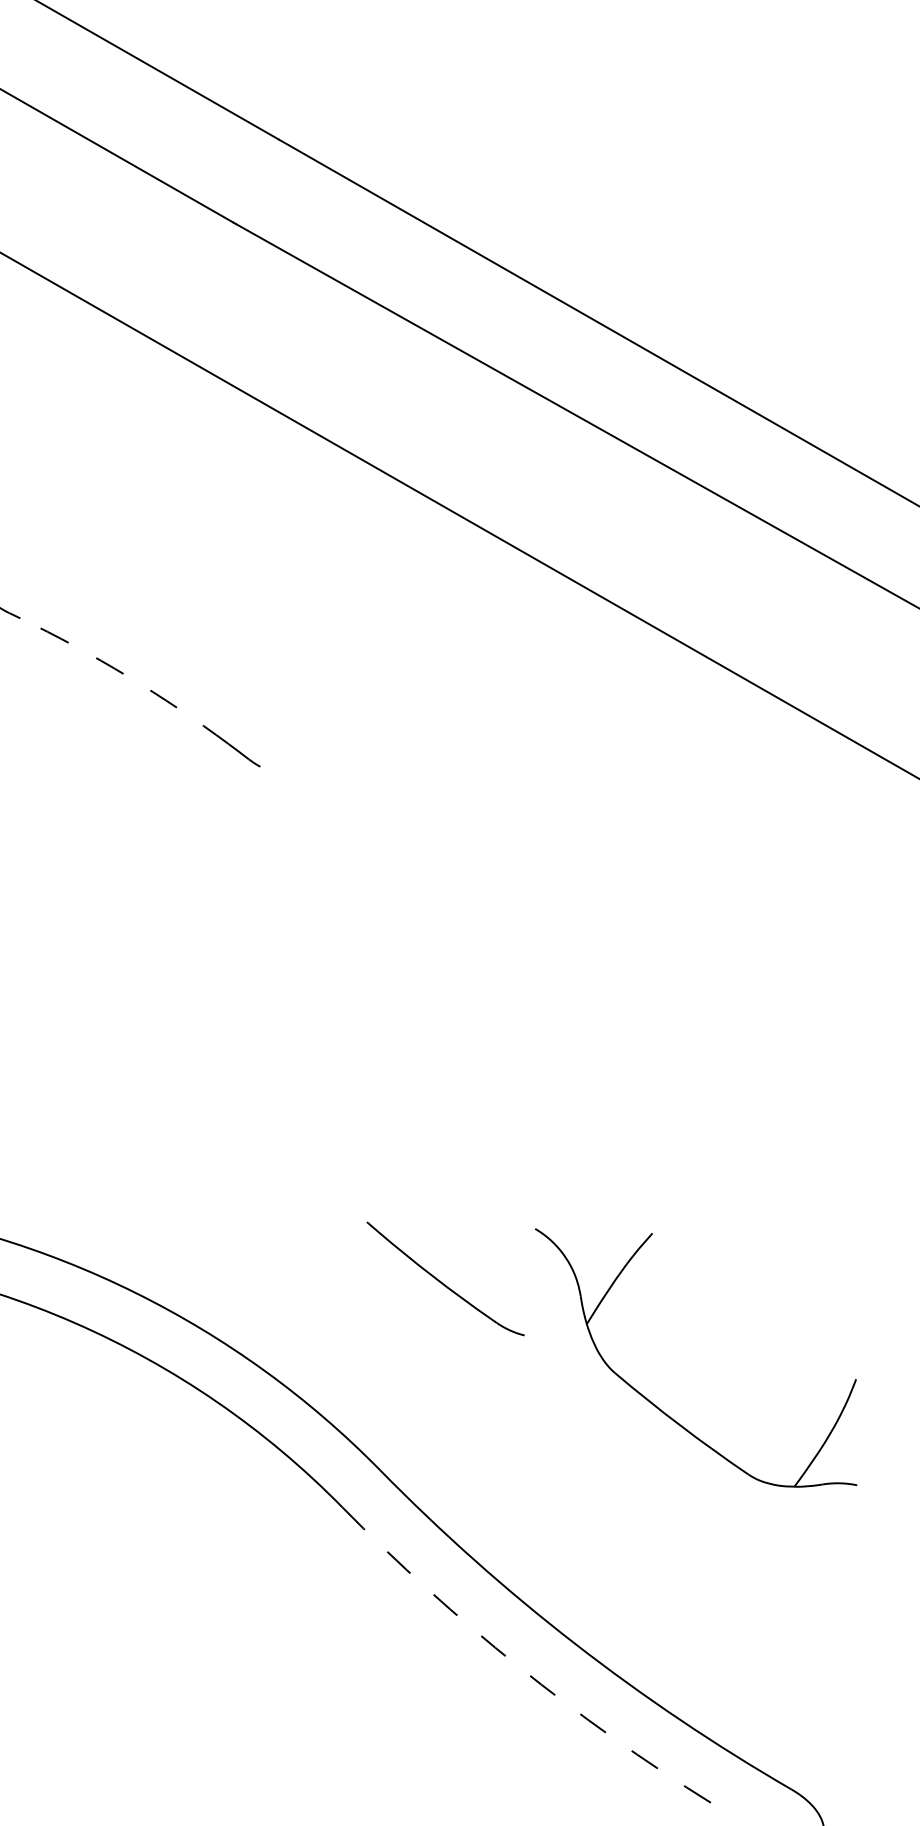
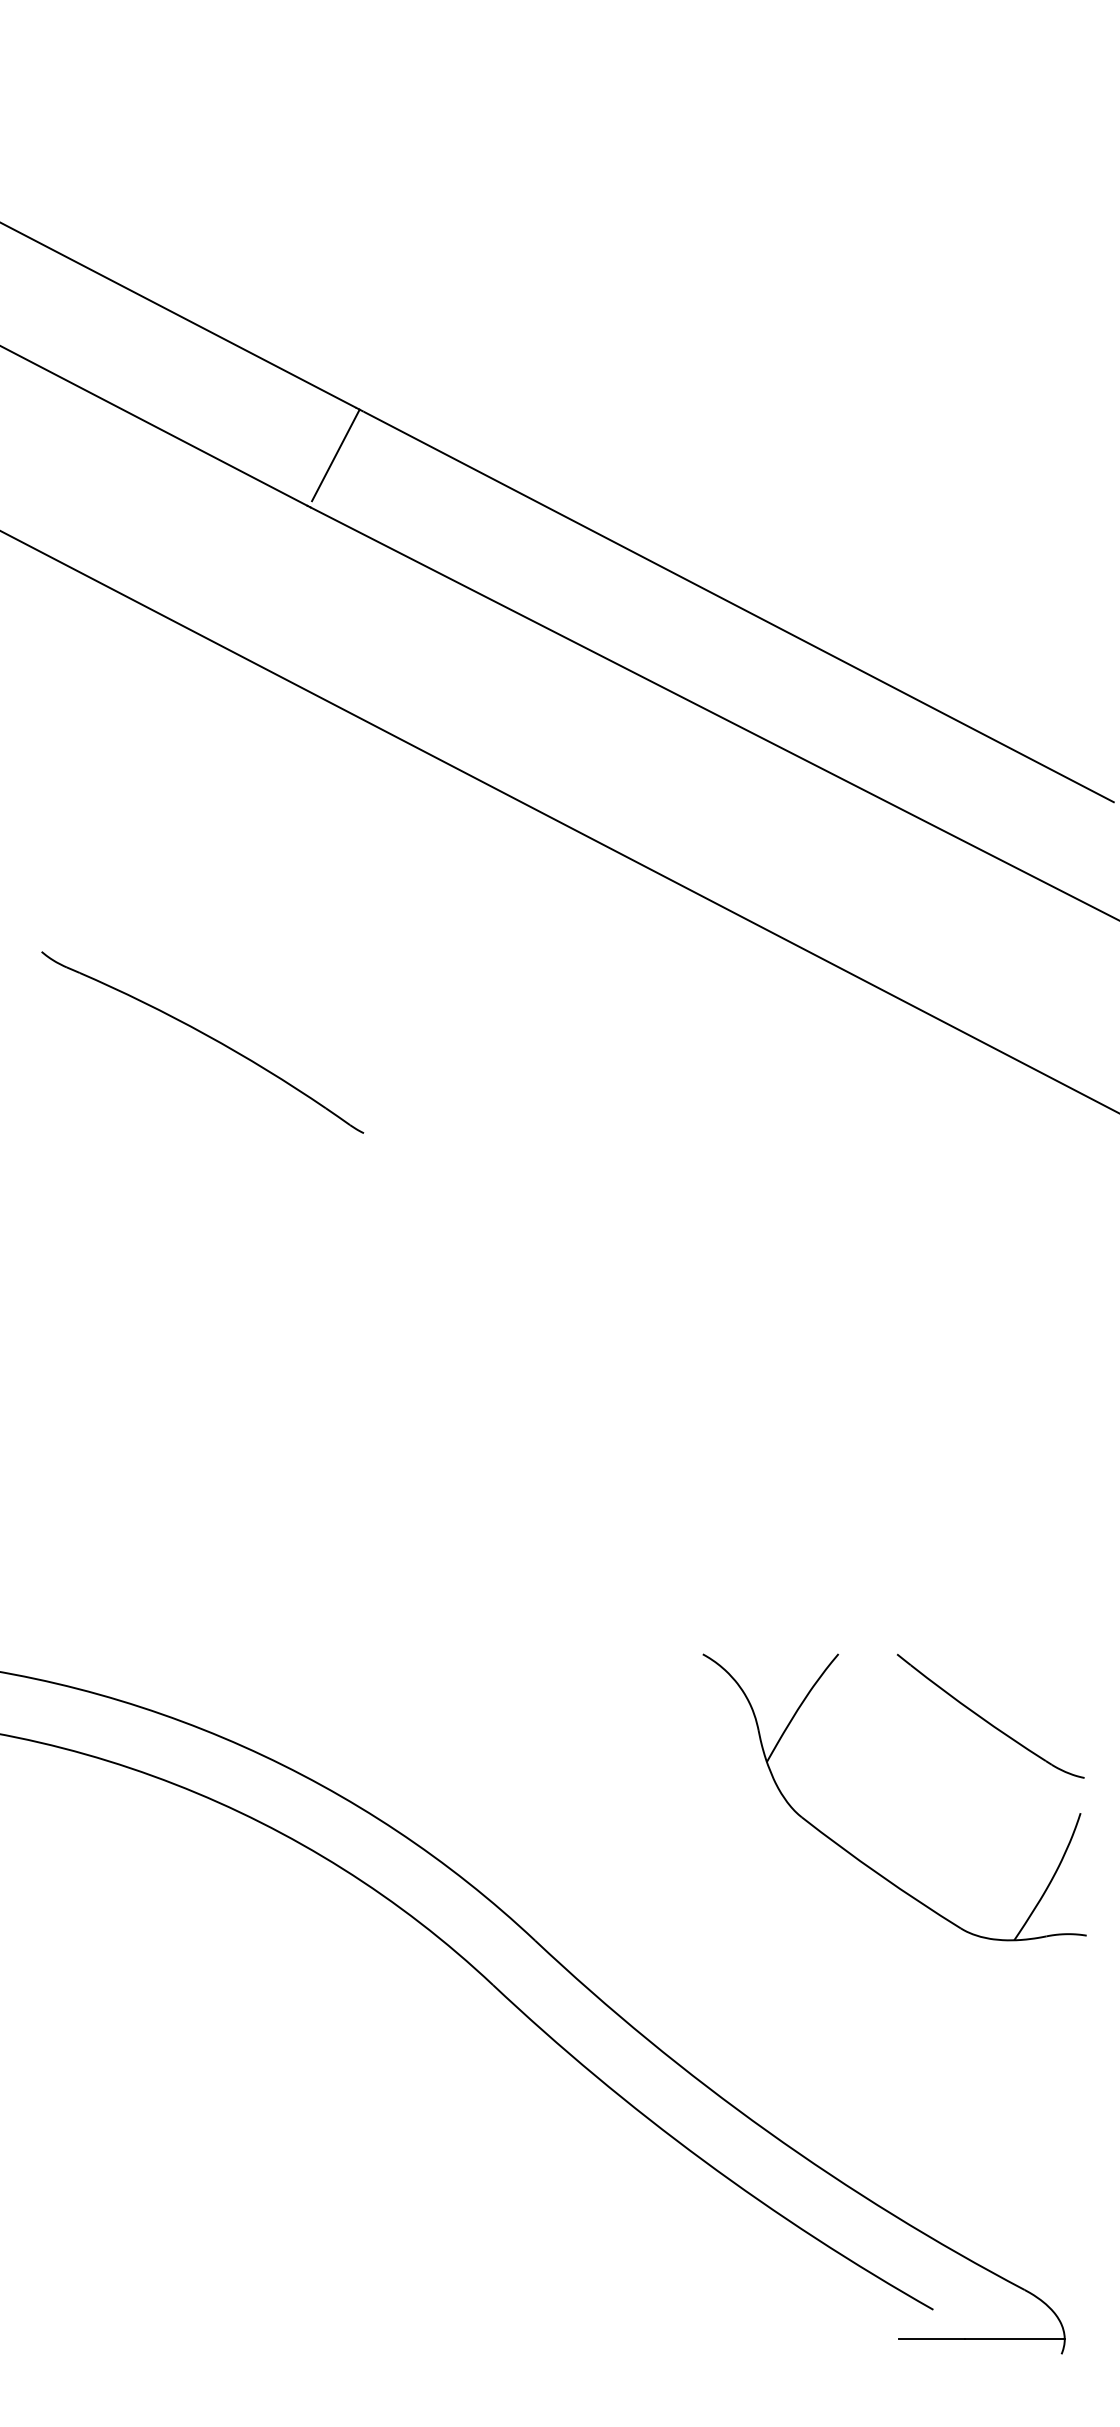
line: (259, 180) -> (335, 455), added
arc: (127, 675) -> (206, 1034), dashed -> solid
part: (445, 1278) -> (990, 1715), moved
arc: (518, 1666) -> (703, 2160), dashed -> solid

